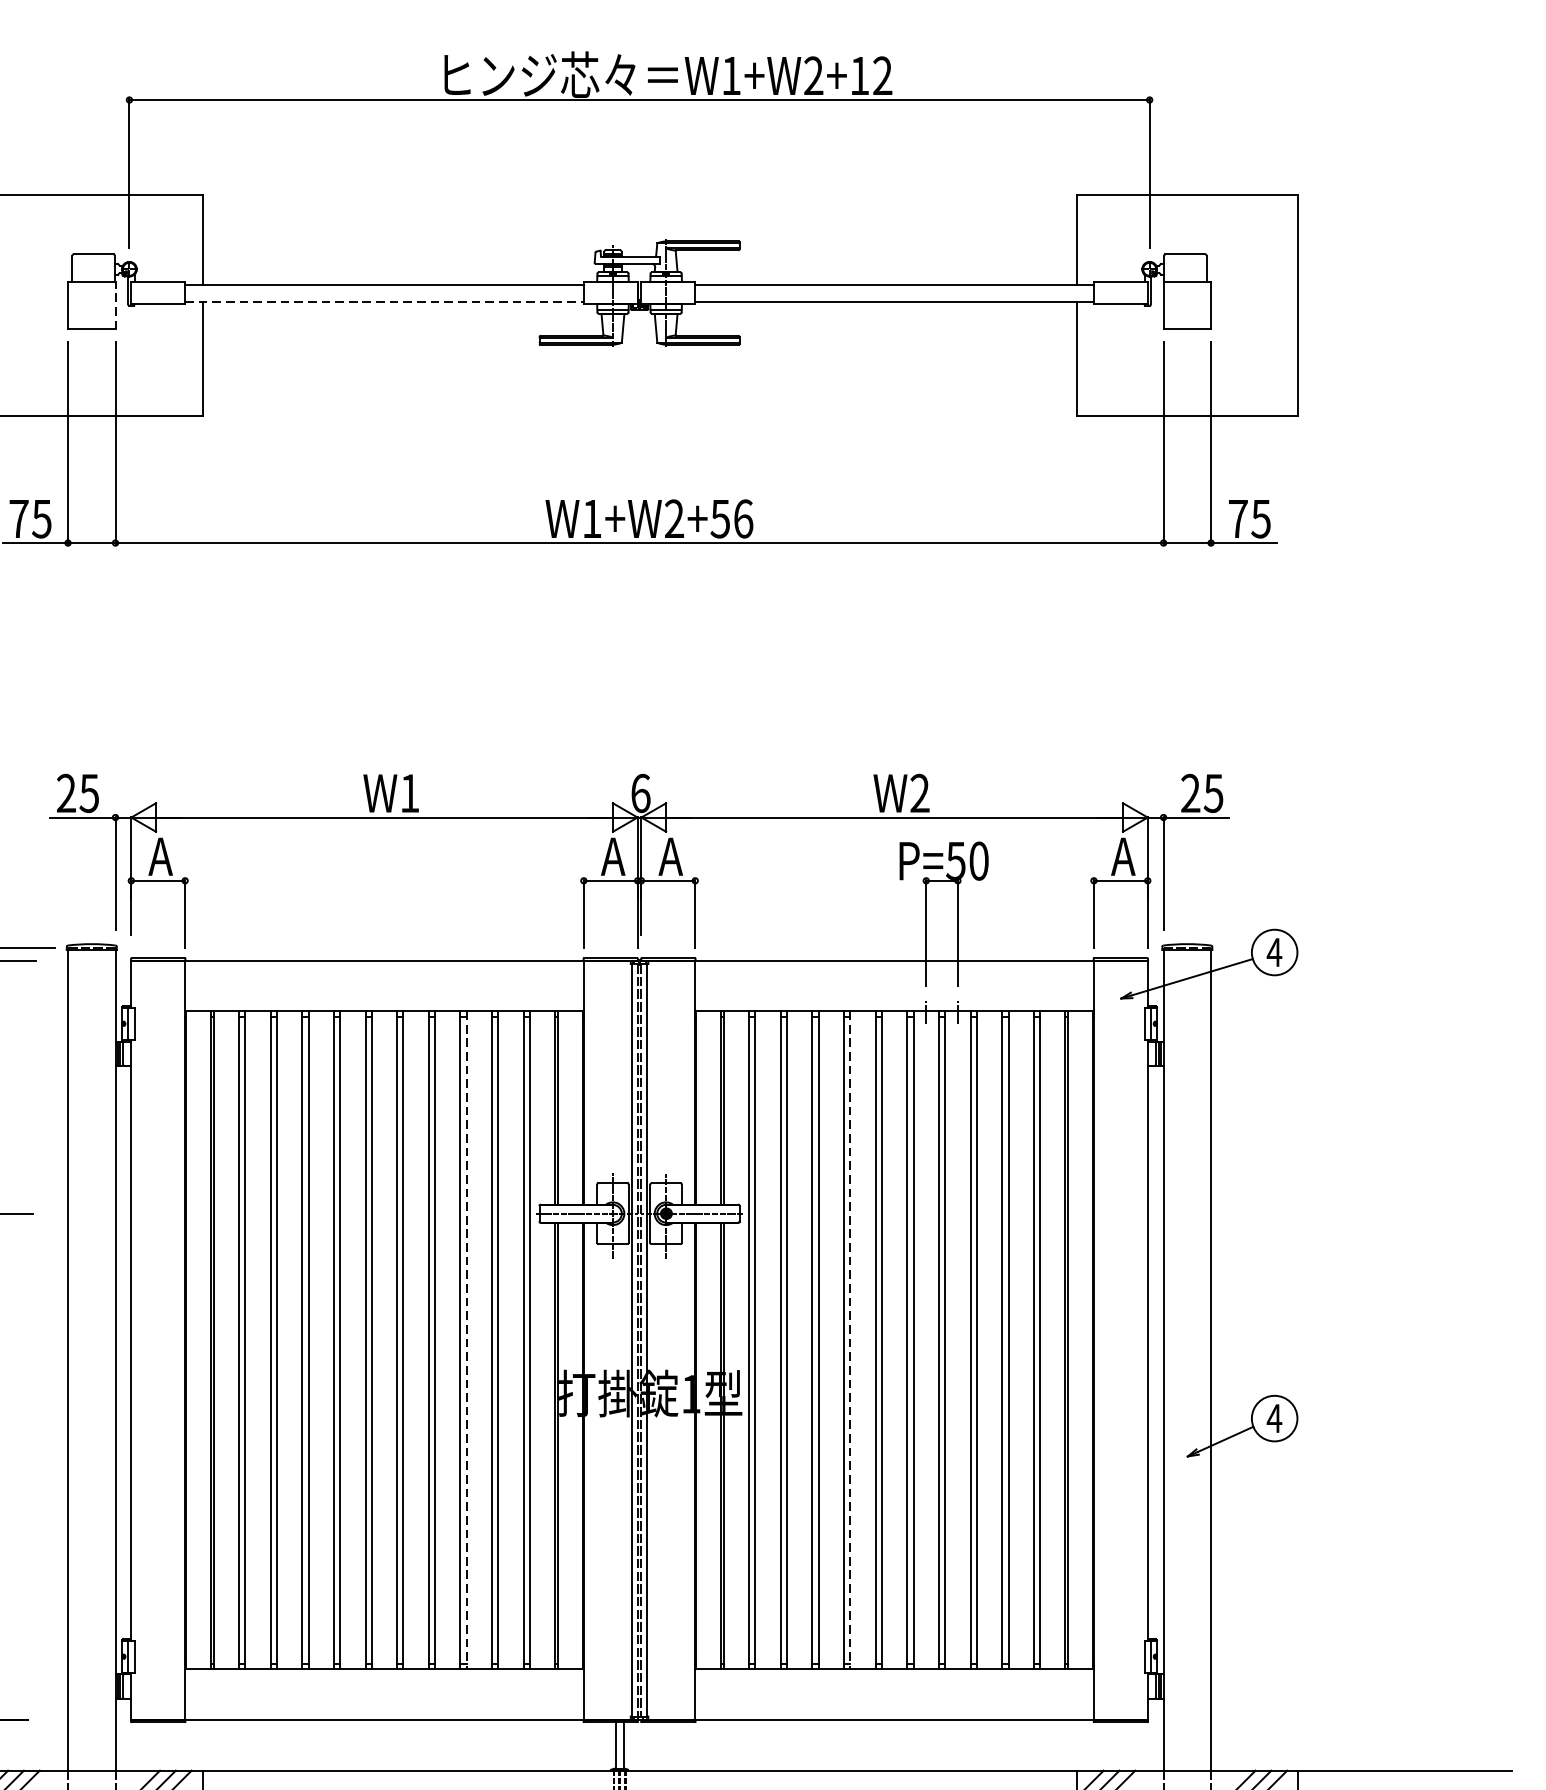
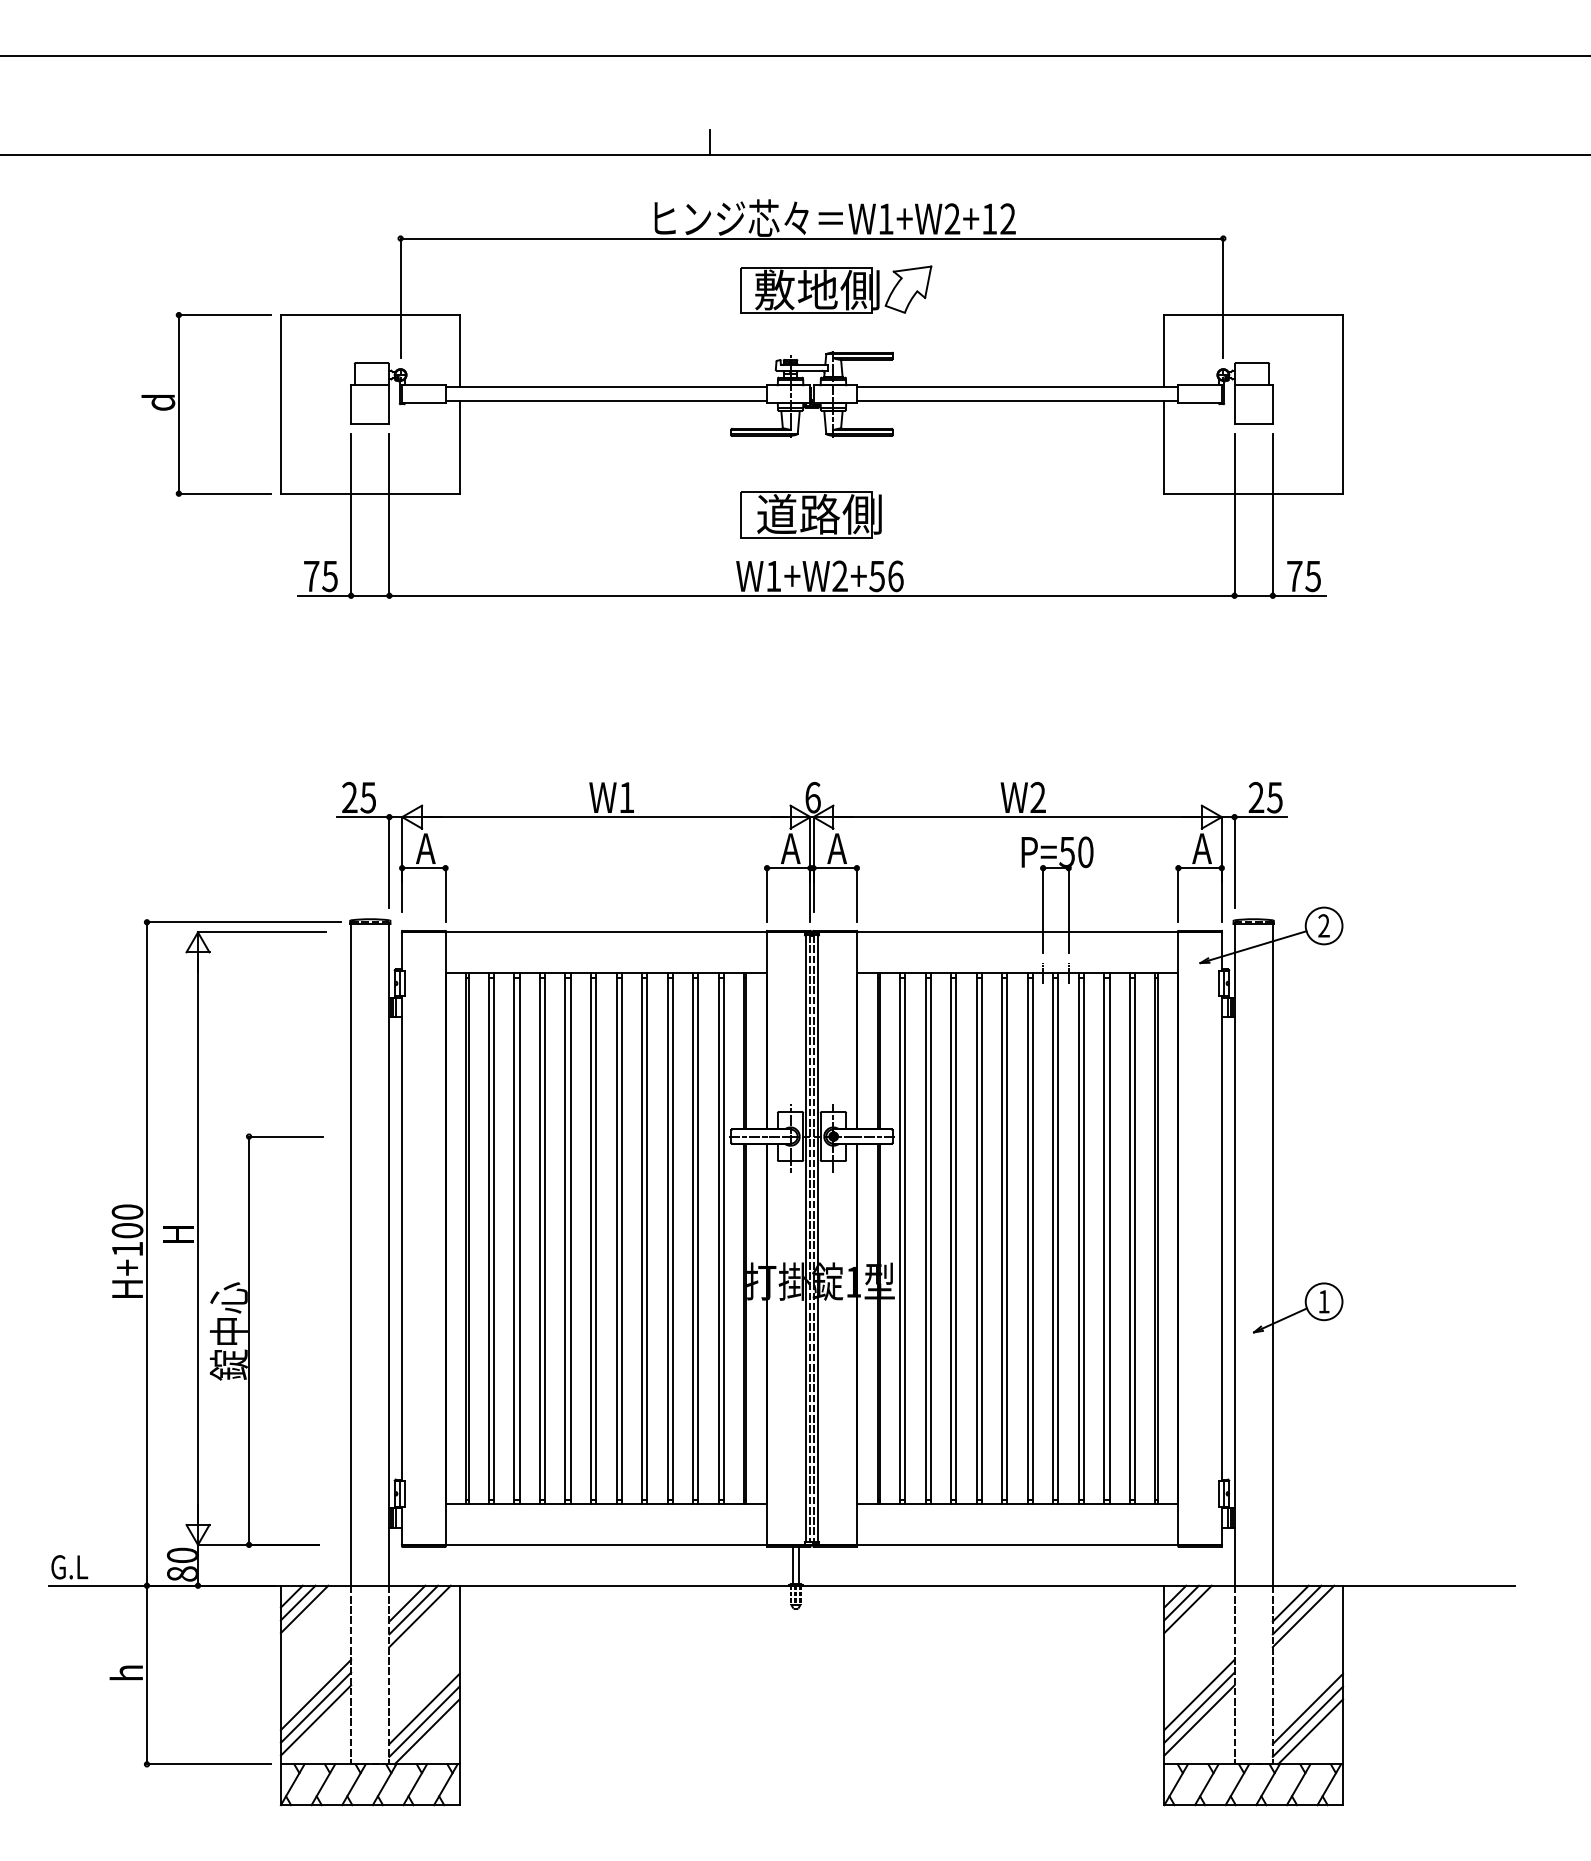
part: (669, 163) -> (836, 289), added
line: (384, 302) -> (606, 401), dashed -> solid
line: (115, 304) -> (389, 403), dashed -> solid
part: (637, 442) -> (810, 514), added
text: (1273, 951) -> (1323, 925), 4 -> 2
line: (466, 1341) -> (672, 1239), dashed -> solid
line: (849, 1341) -> (981, 1239), dashed -> solid
text: (1273, 1418) -> (1323, 1301), 4 -> 1

